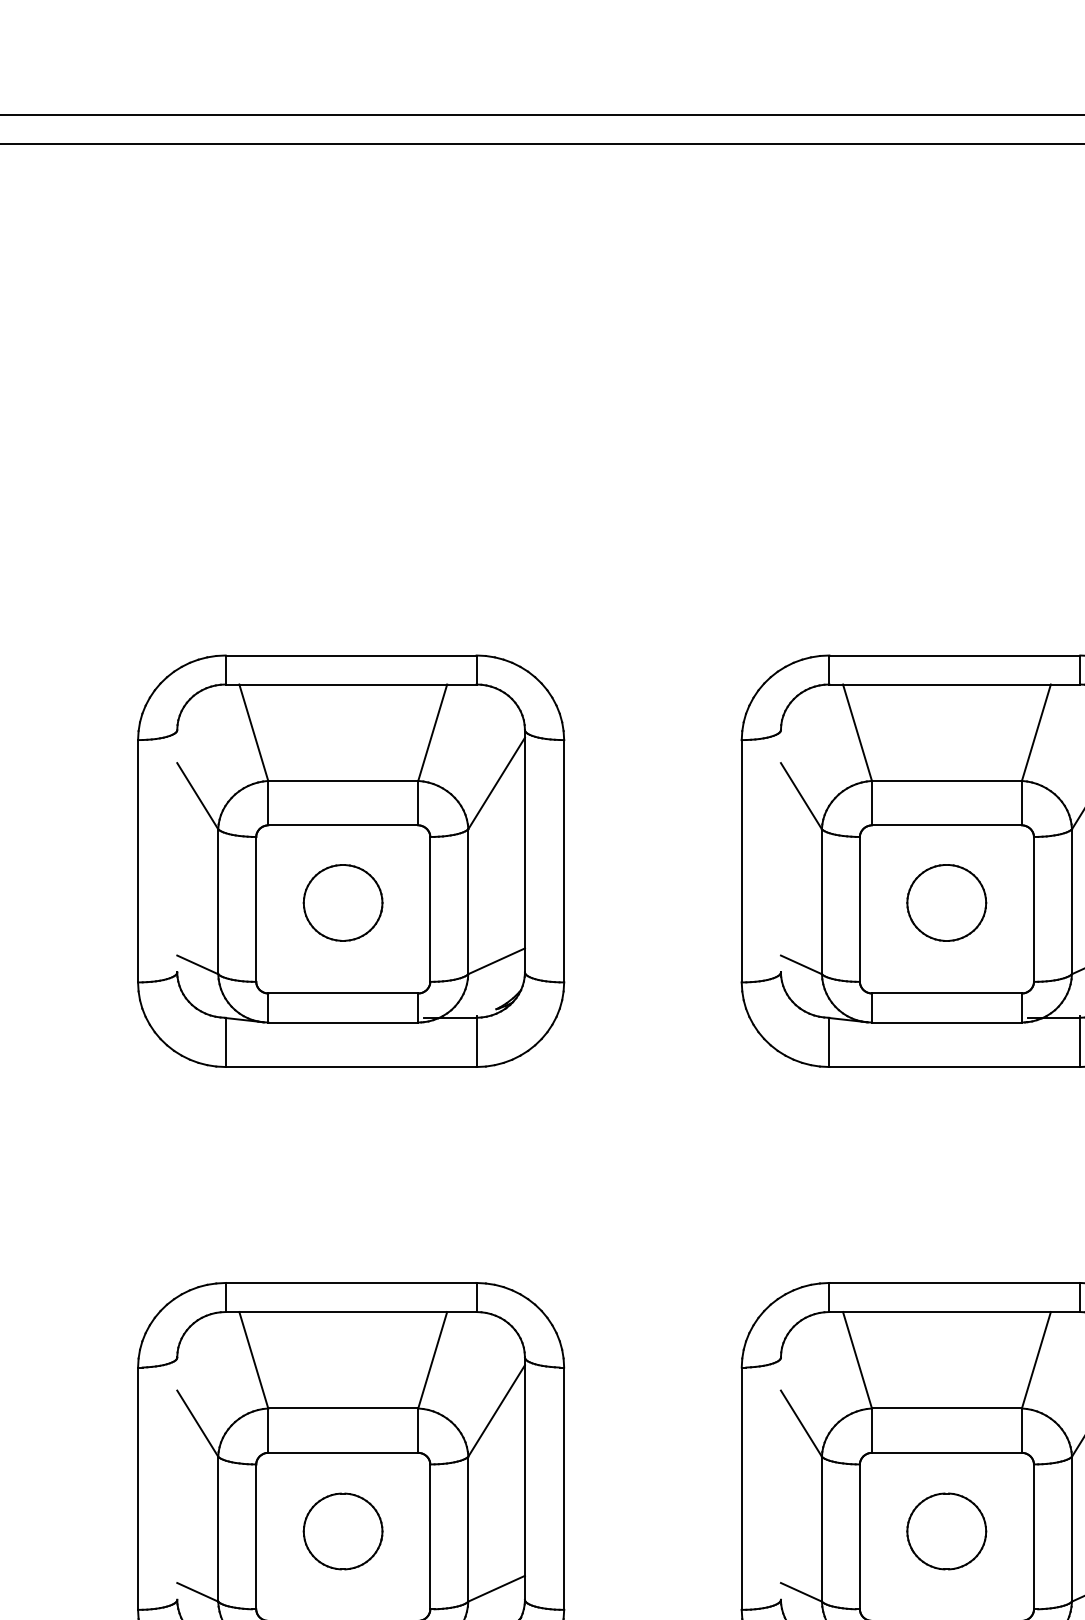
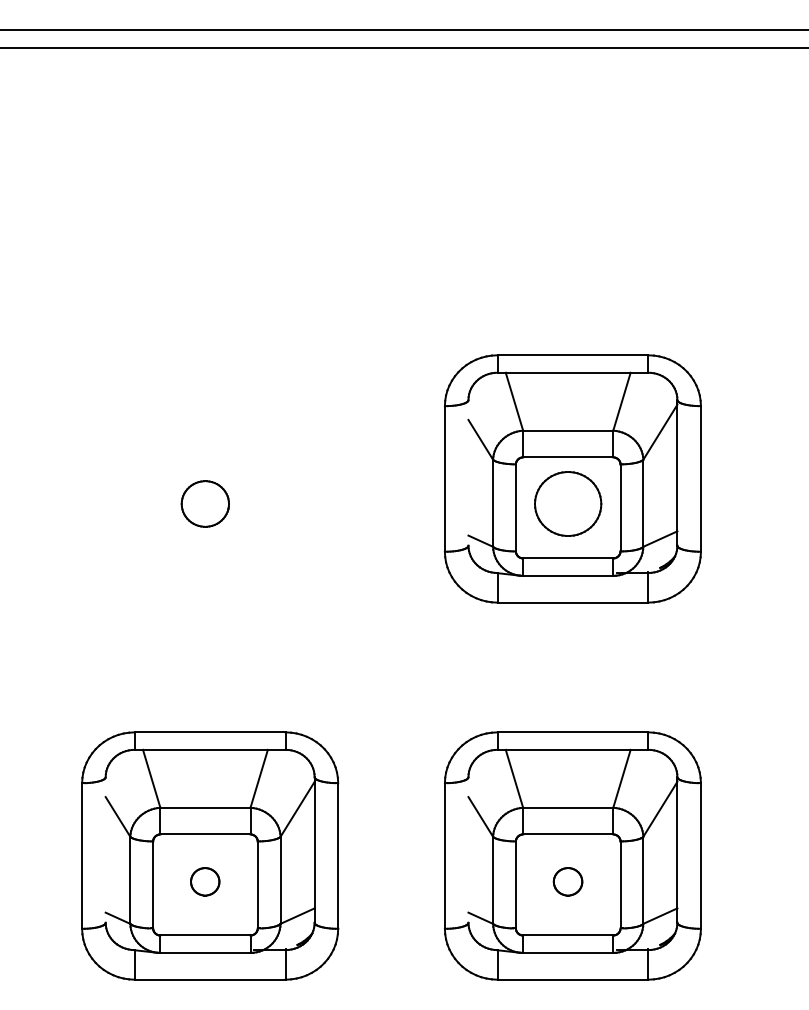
part: (351, 860) -> (210, 478), removed
part: (945, 902) -> (567, 503), size x1.4
part: (341, 1531) -> (204, 881), size x0.6
part: (945, 1531) -> (567, 881), size x0.6

